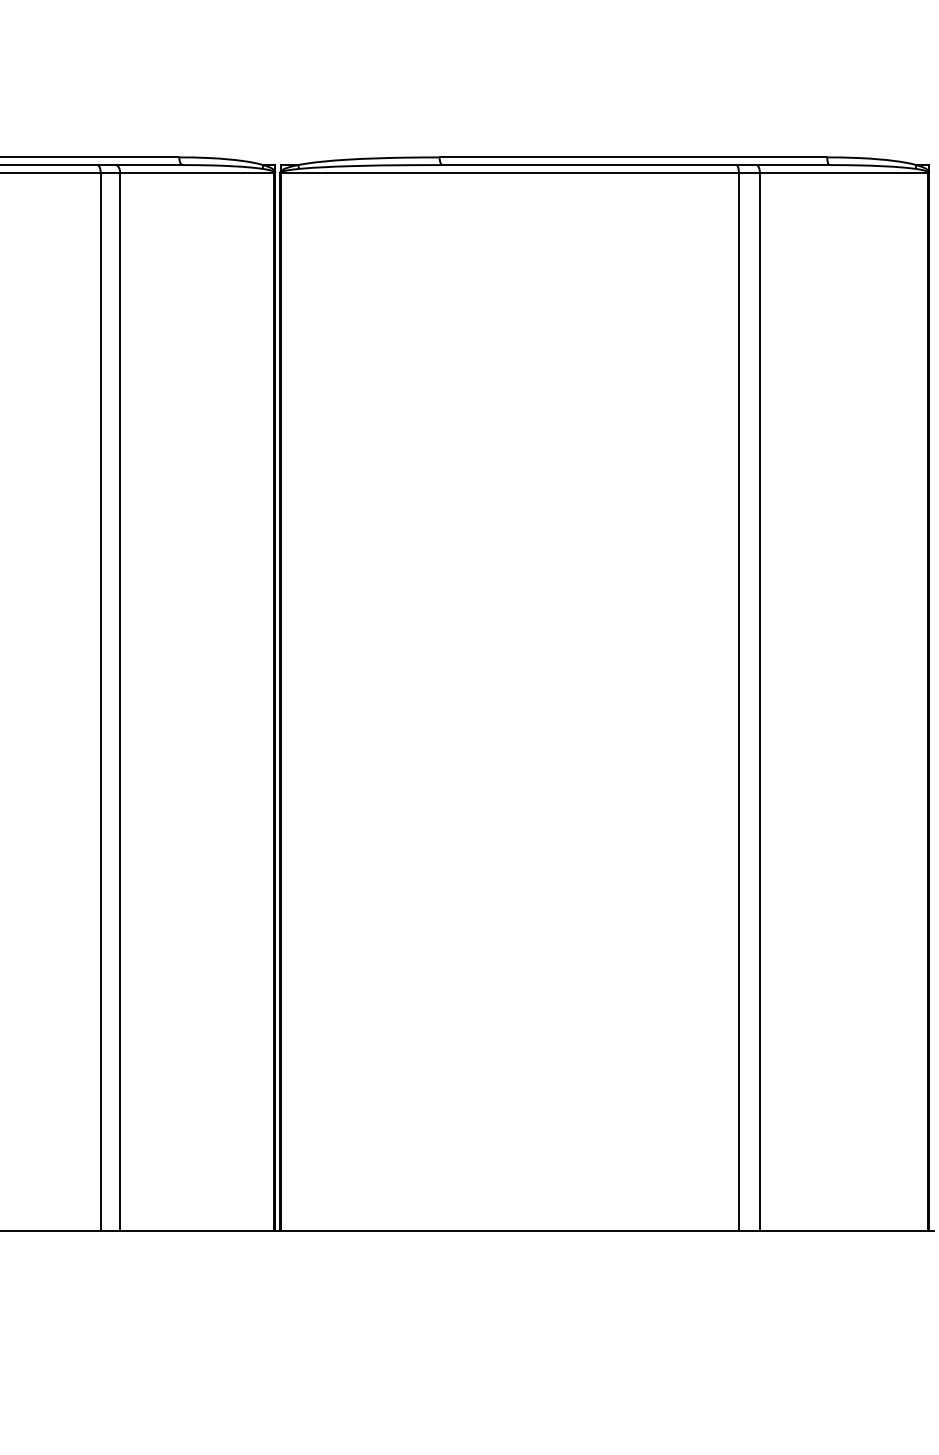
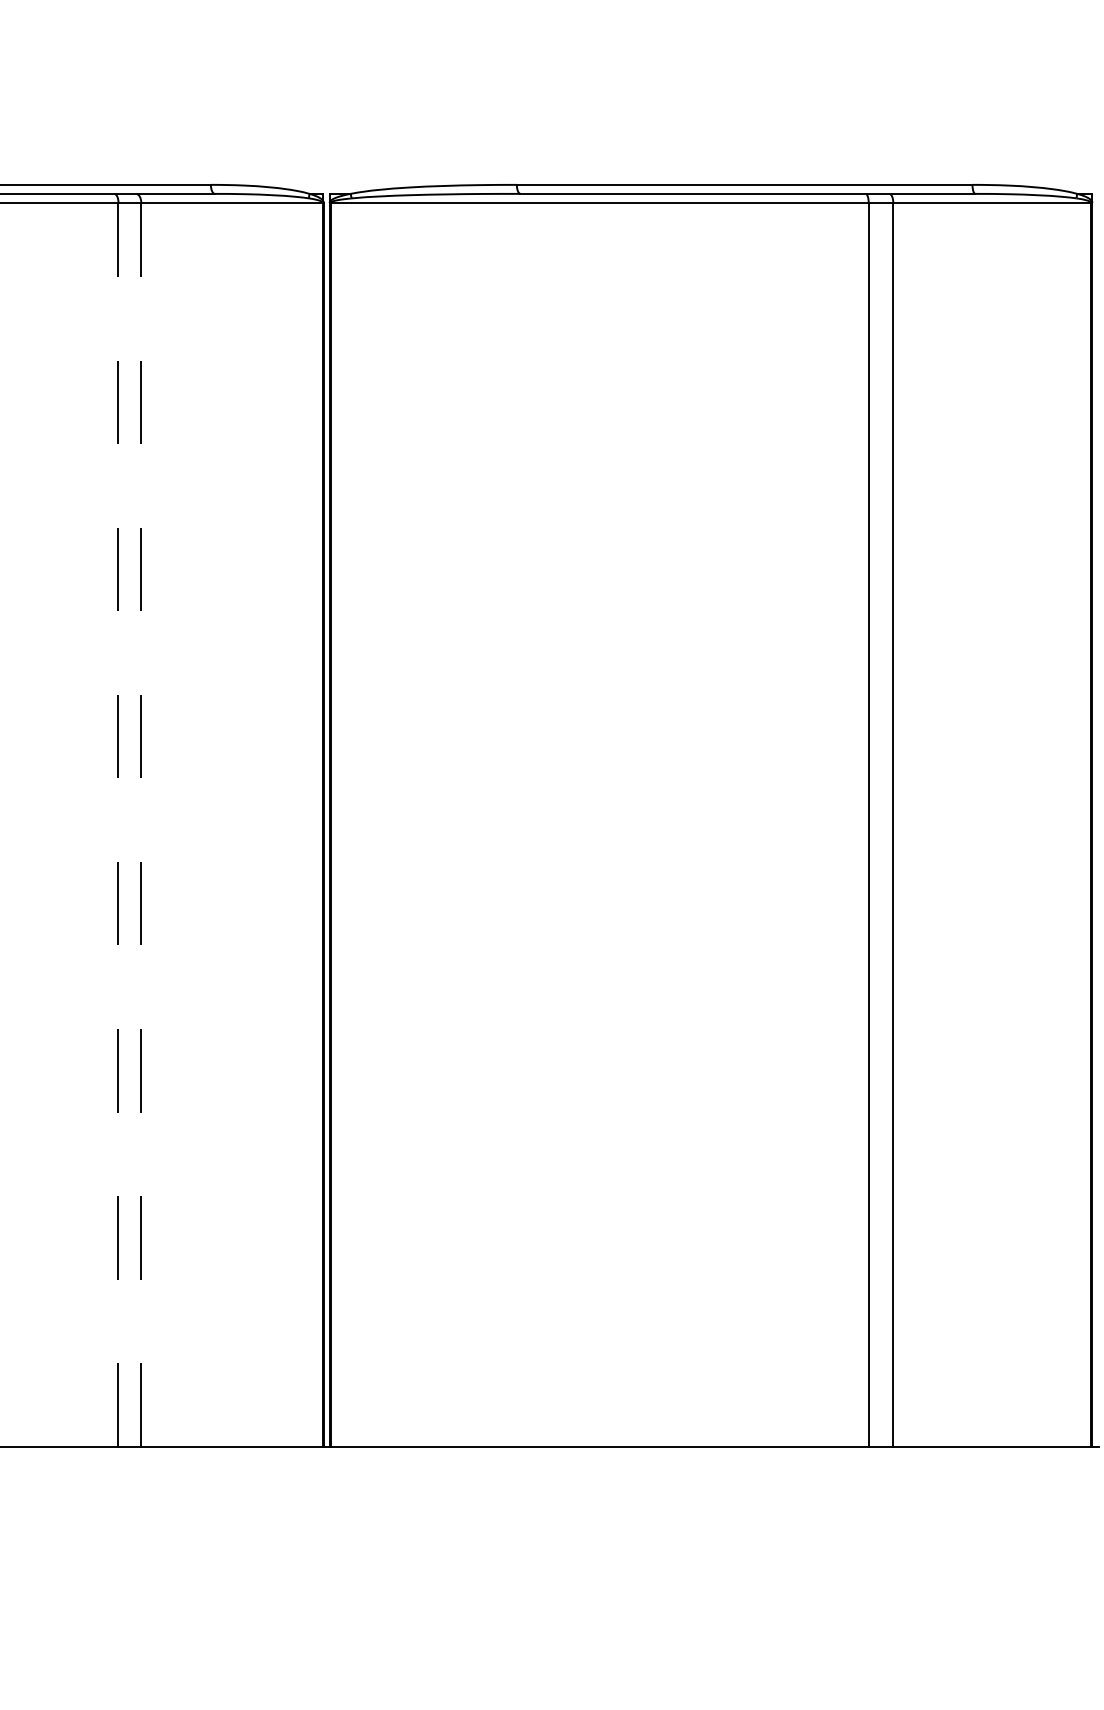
line: (100, 701) -> (118, 824), solid -> dashed
line: (120, 701) -> (141, 824), solid -> dashed

